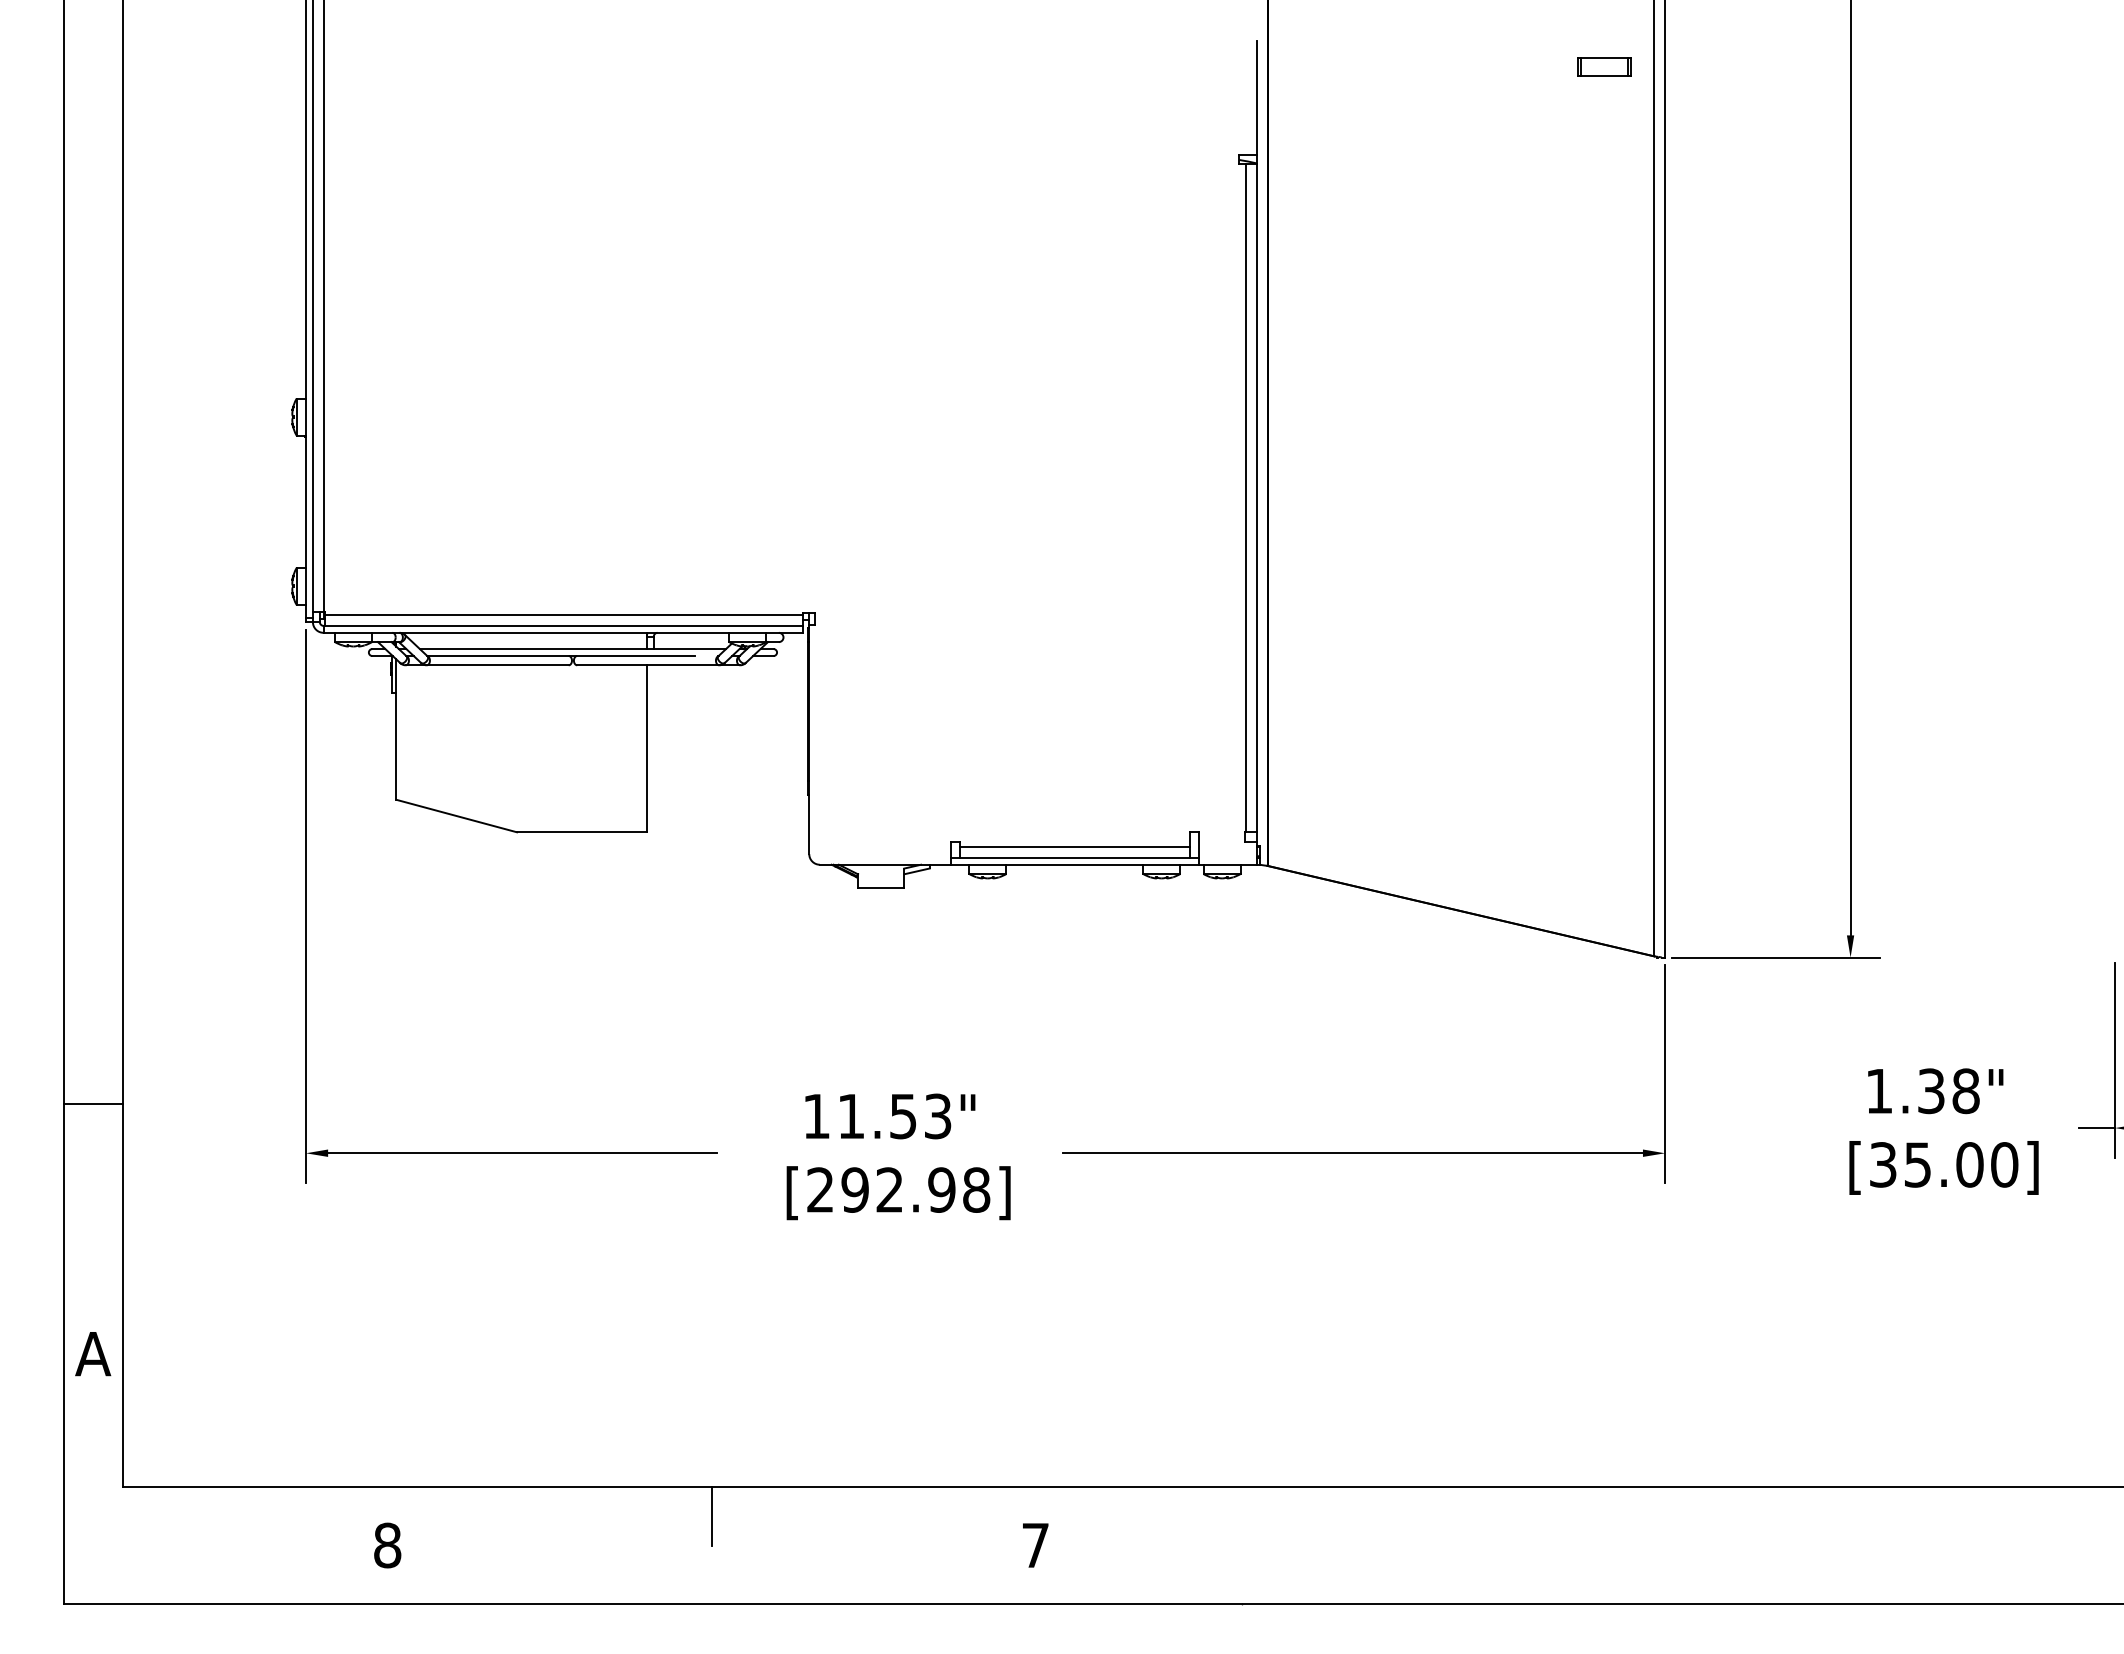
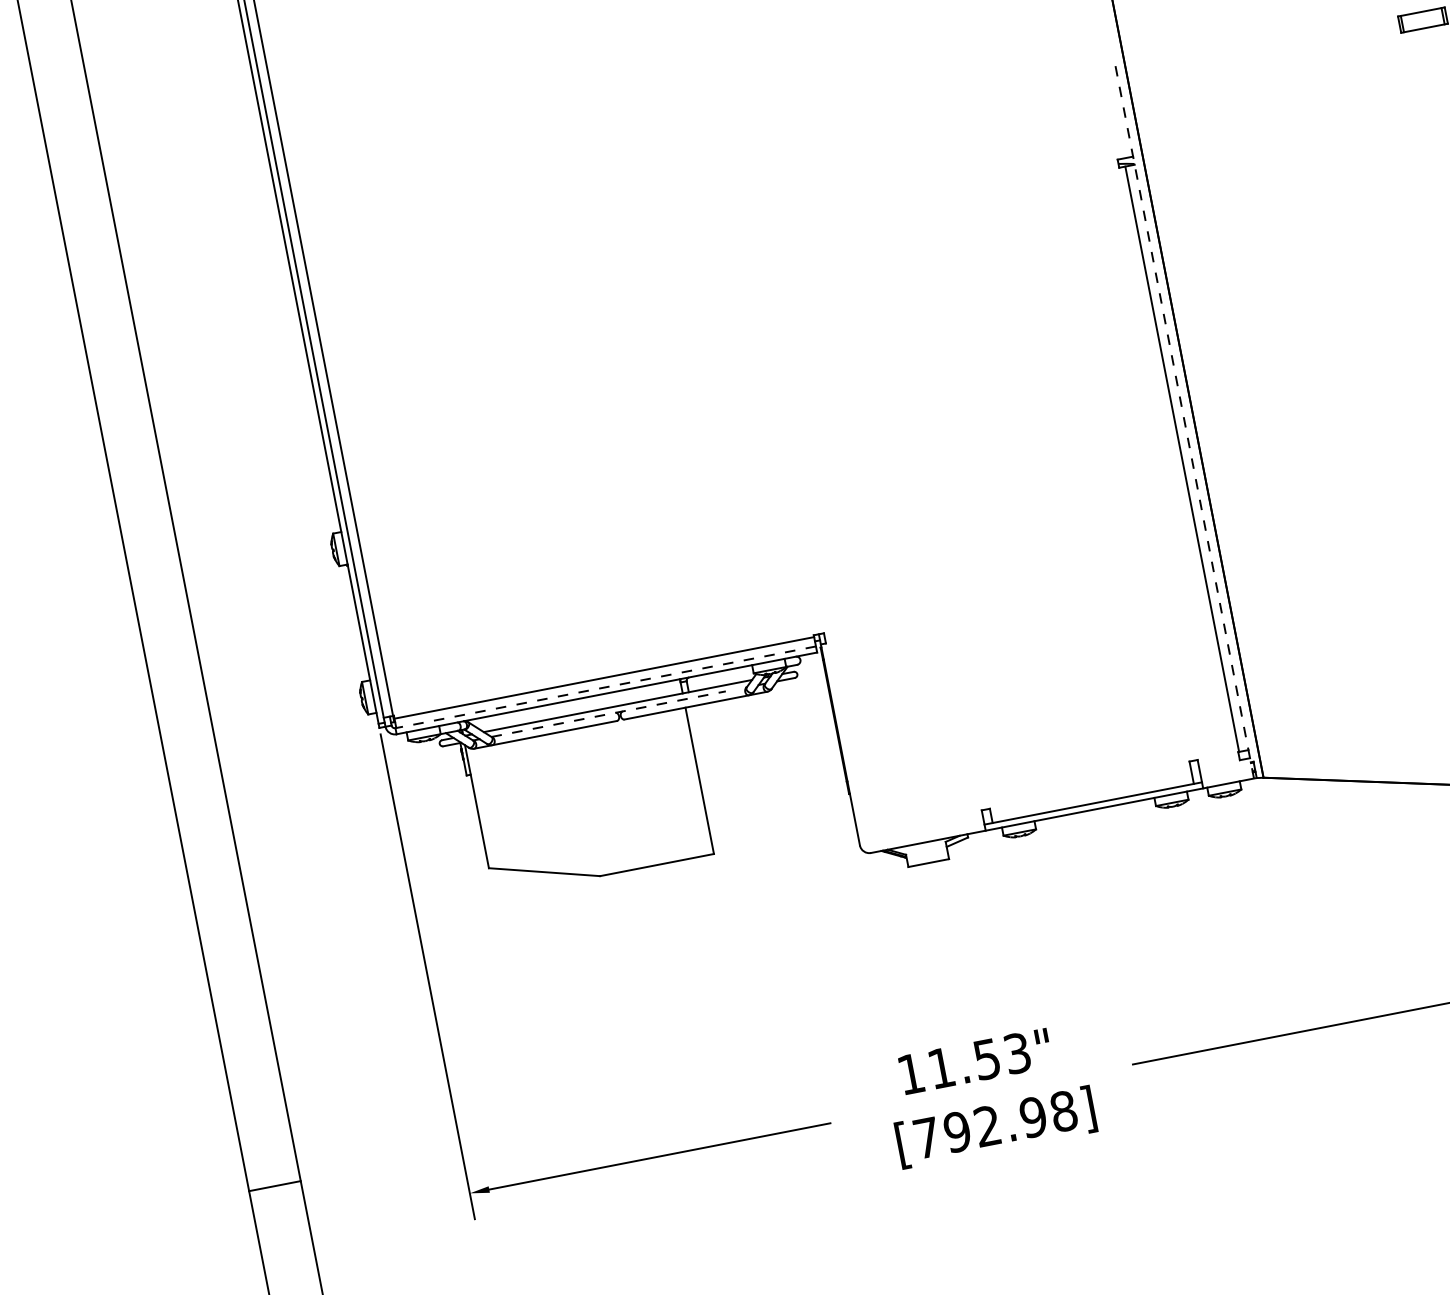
line: (1256, 453) -> (1183, 418), solid -> dashed
line: (563, 625) -> (605, 686), solid -> dashed
line: (561, 656) -> (609, 714), solid -> dashed
line: (1074, 847) -> (1091, 794), removed
text: (820, 1189) -> (926, 1137), [292.98] -> [792.98]

